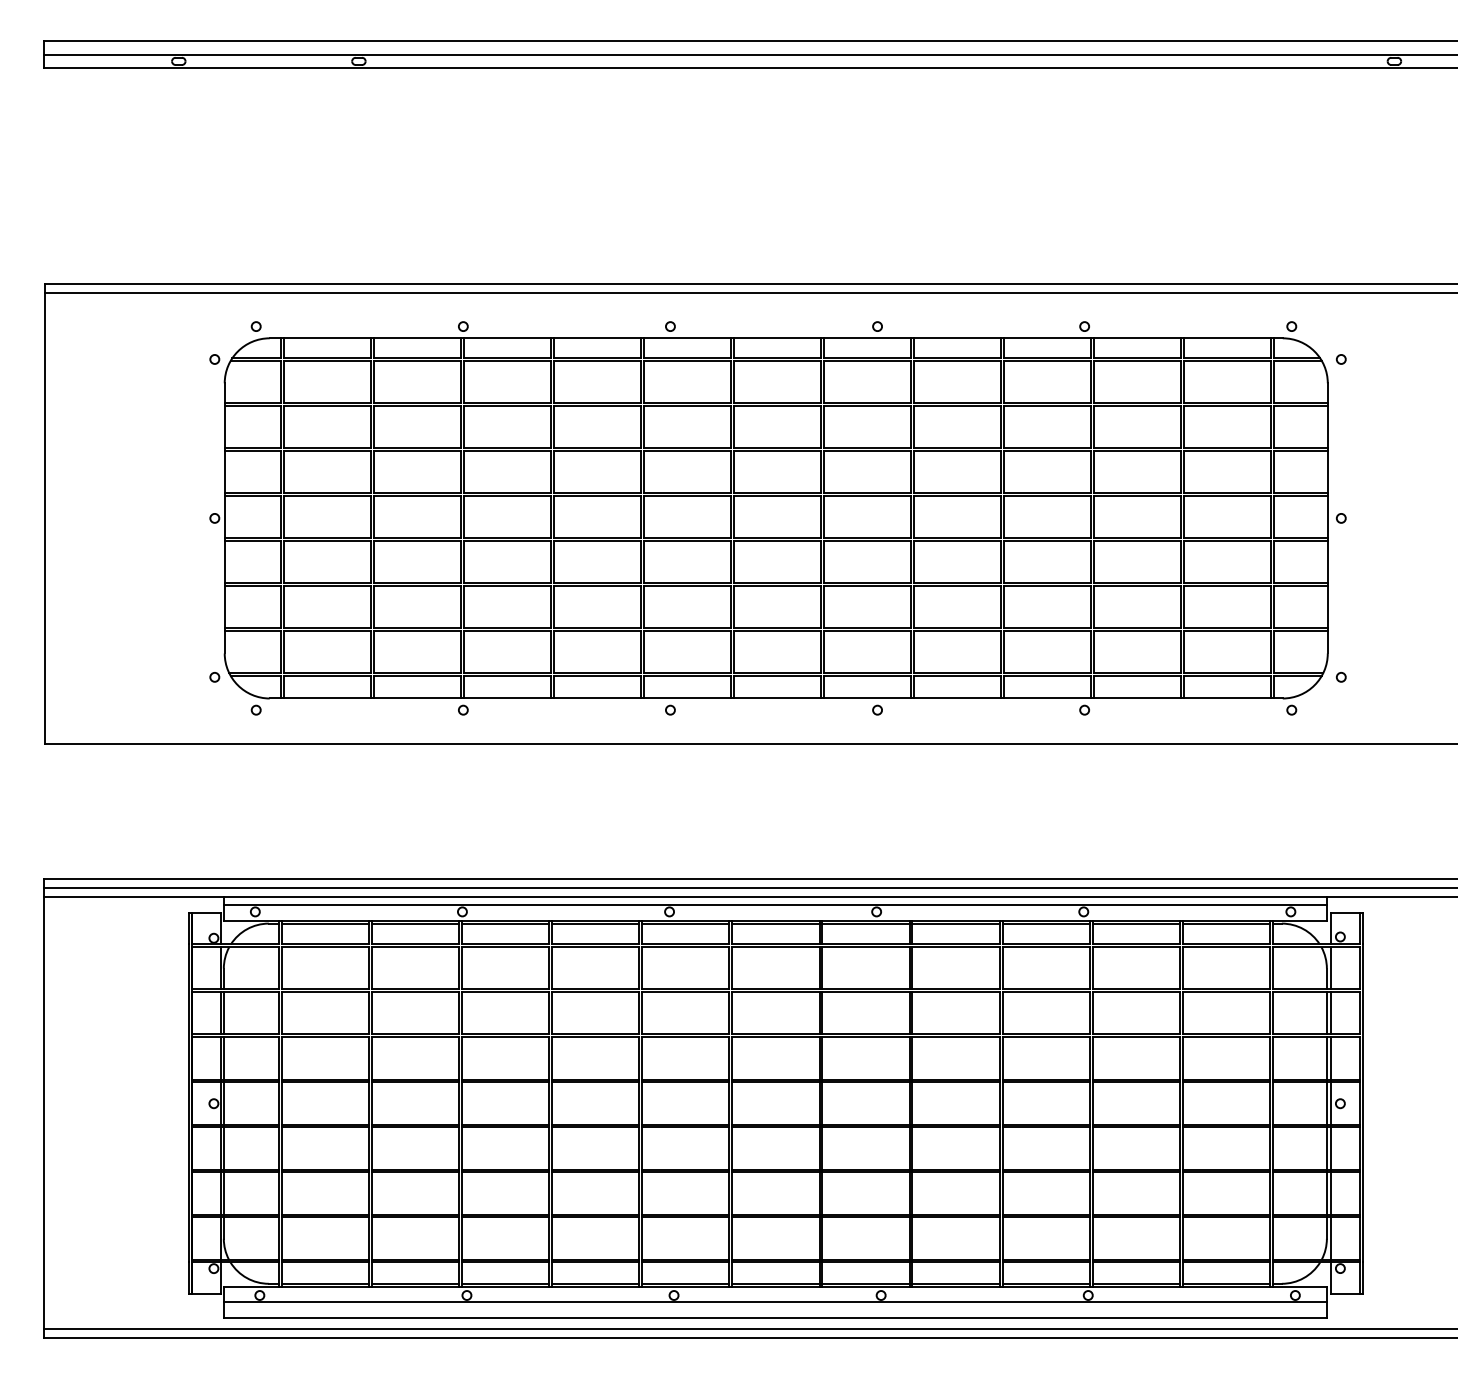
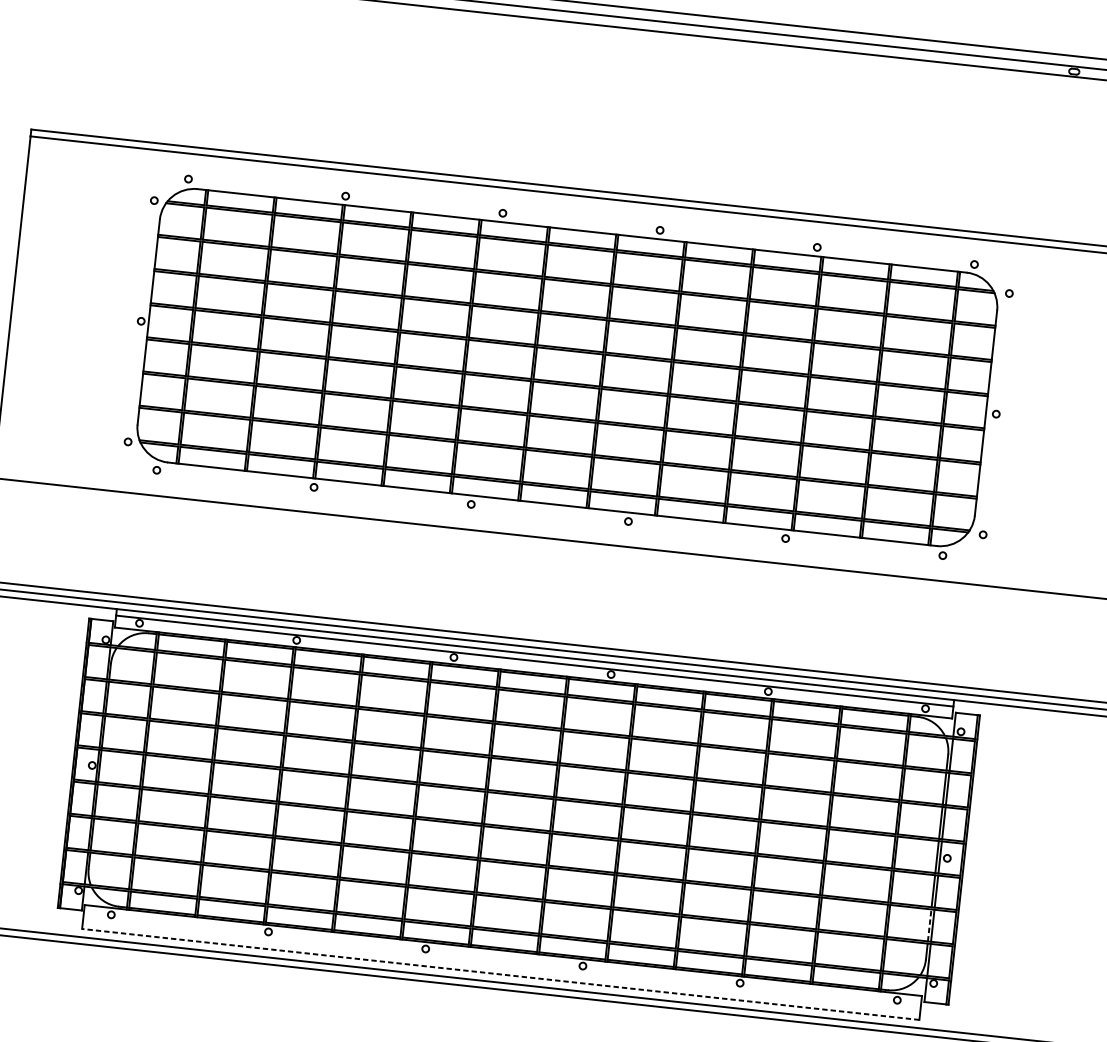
line: (1326, 1193) -> (929, 925), solid -> dashed
line: (774, 1302) -> (501, 962), removed
line: (775, 1318) -> (500, 974), solid -> dashed

